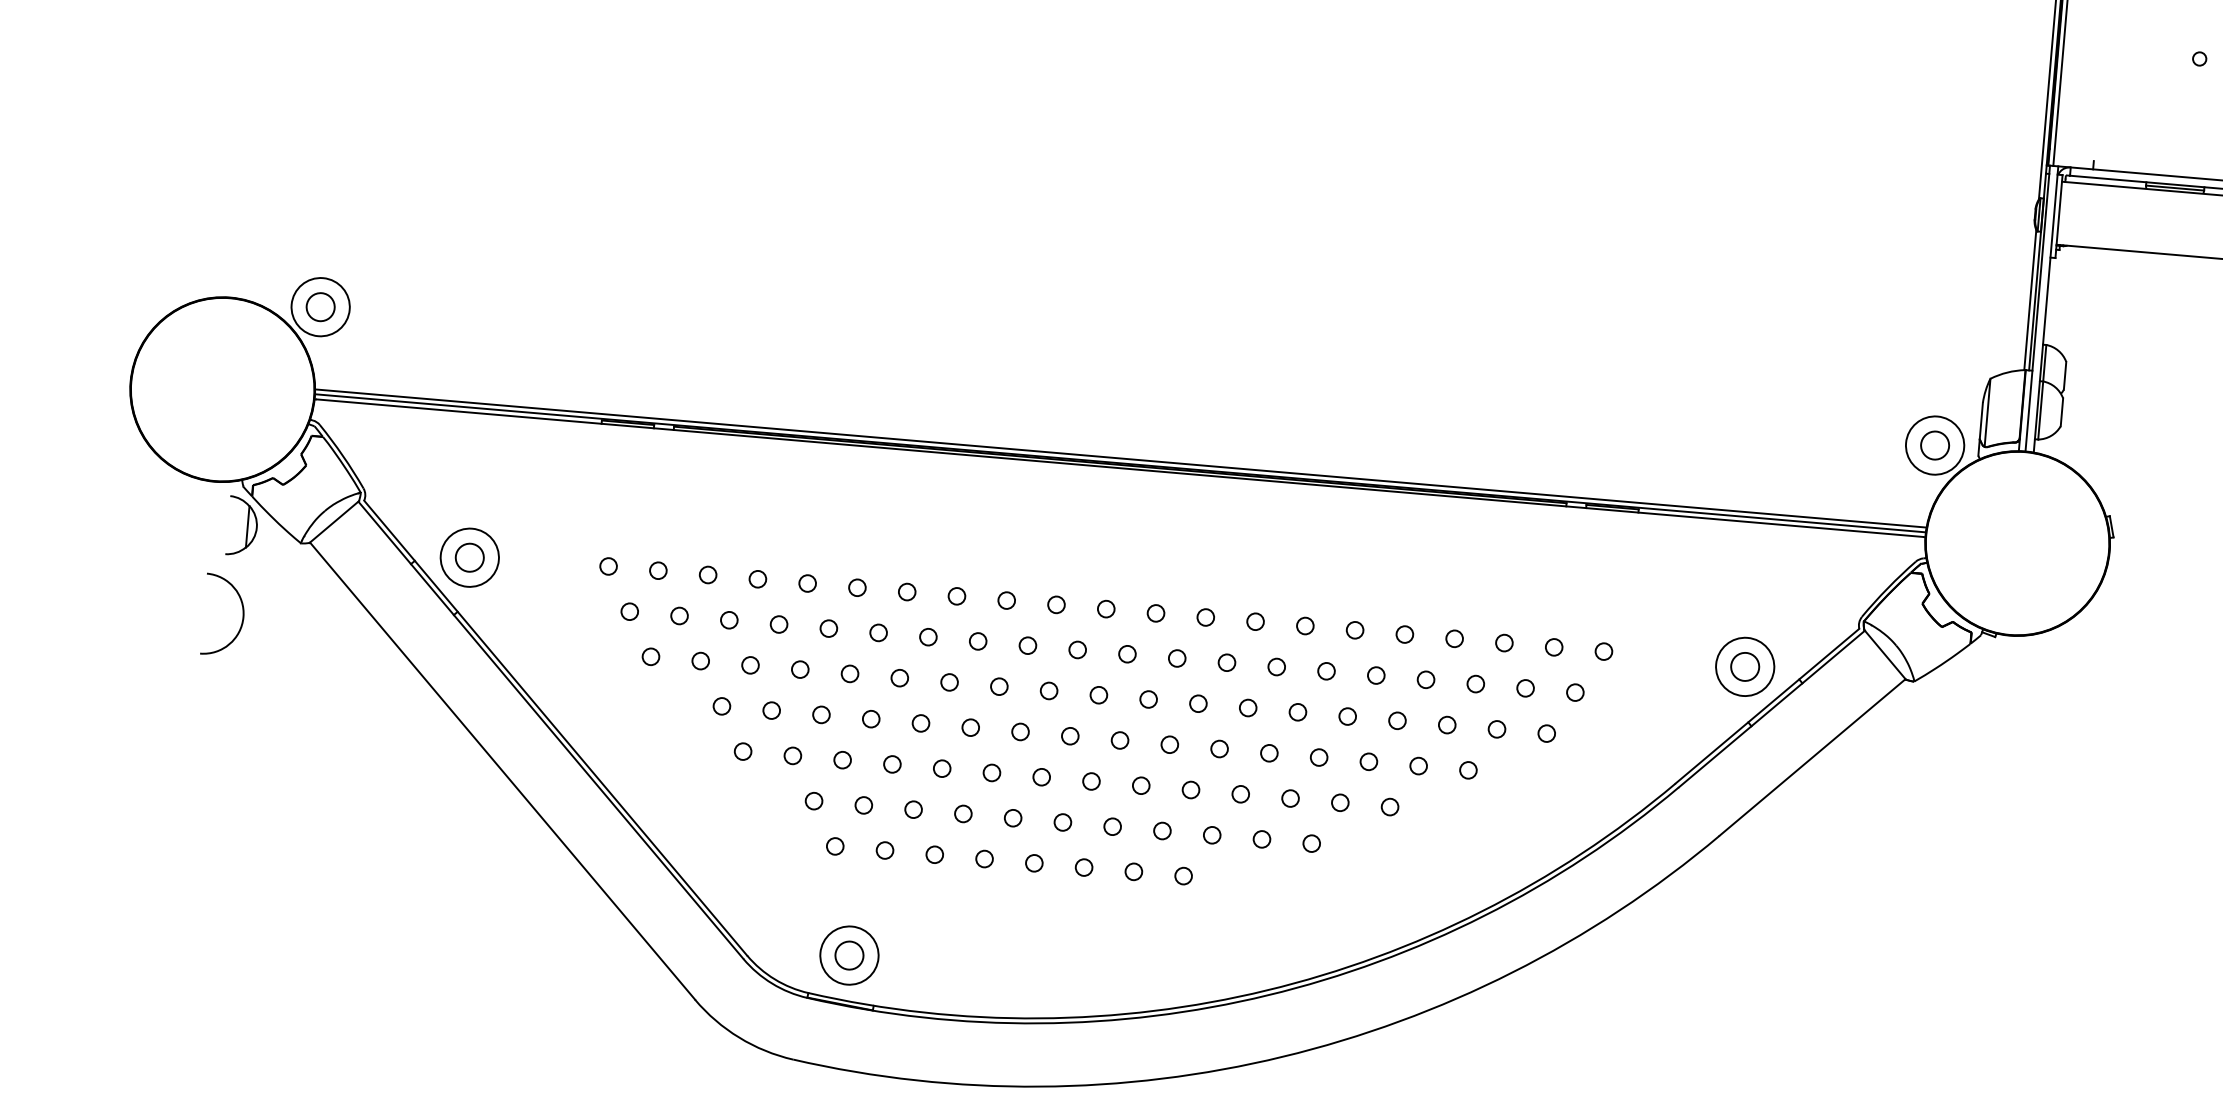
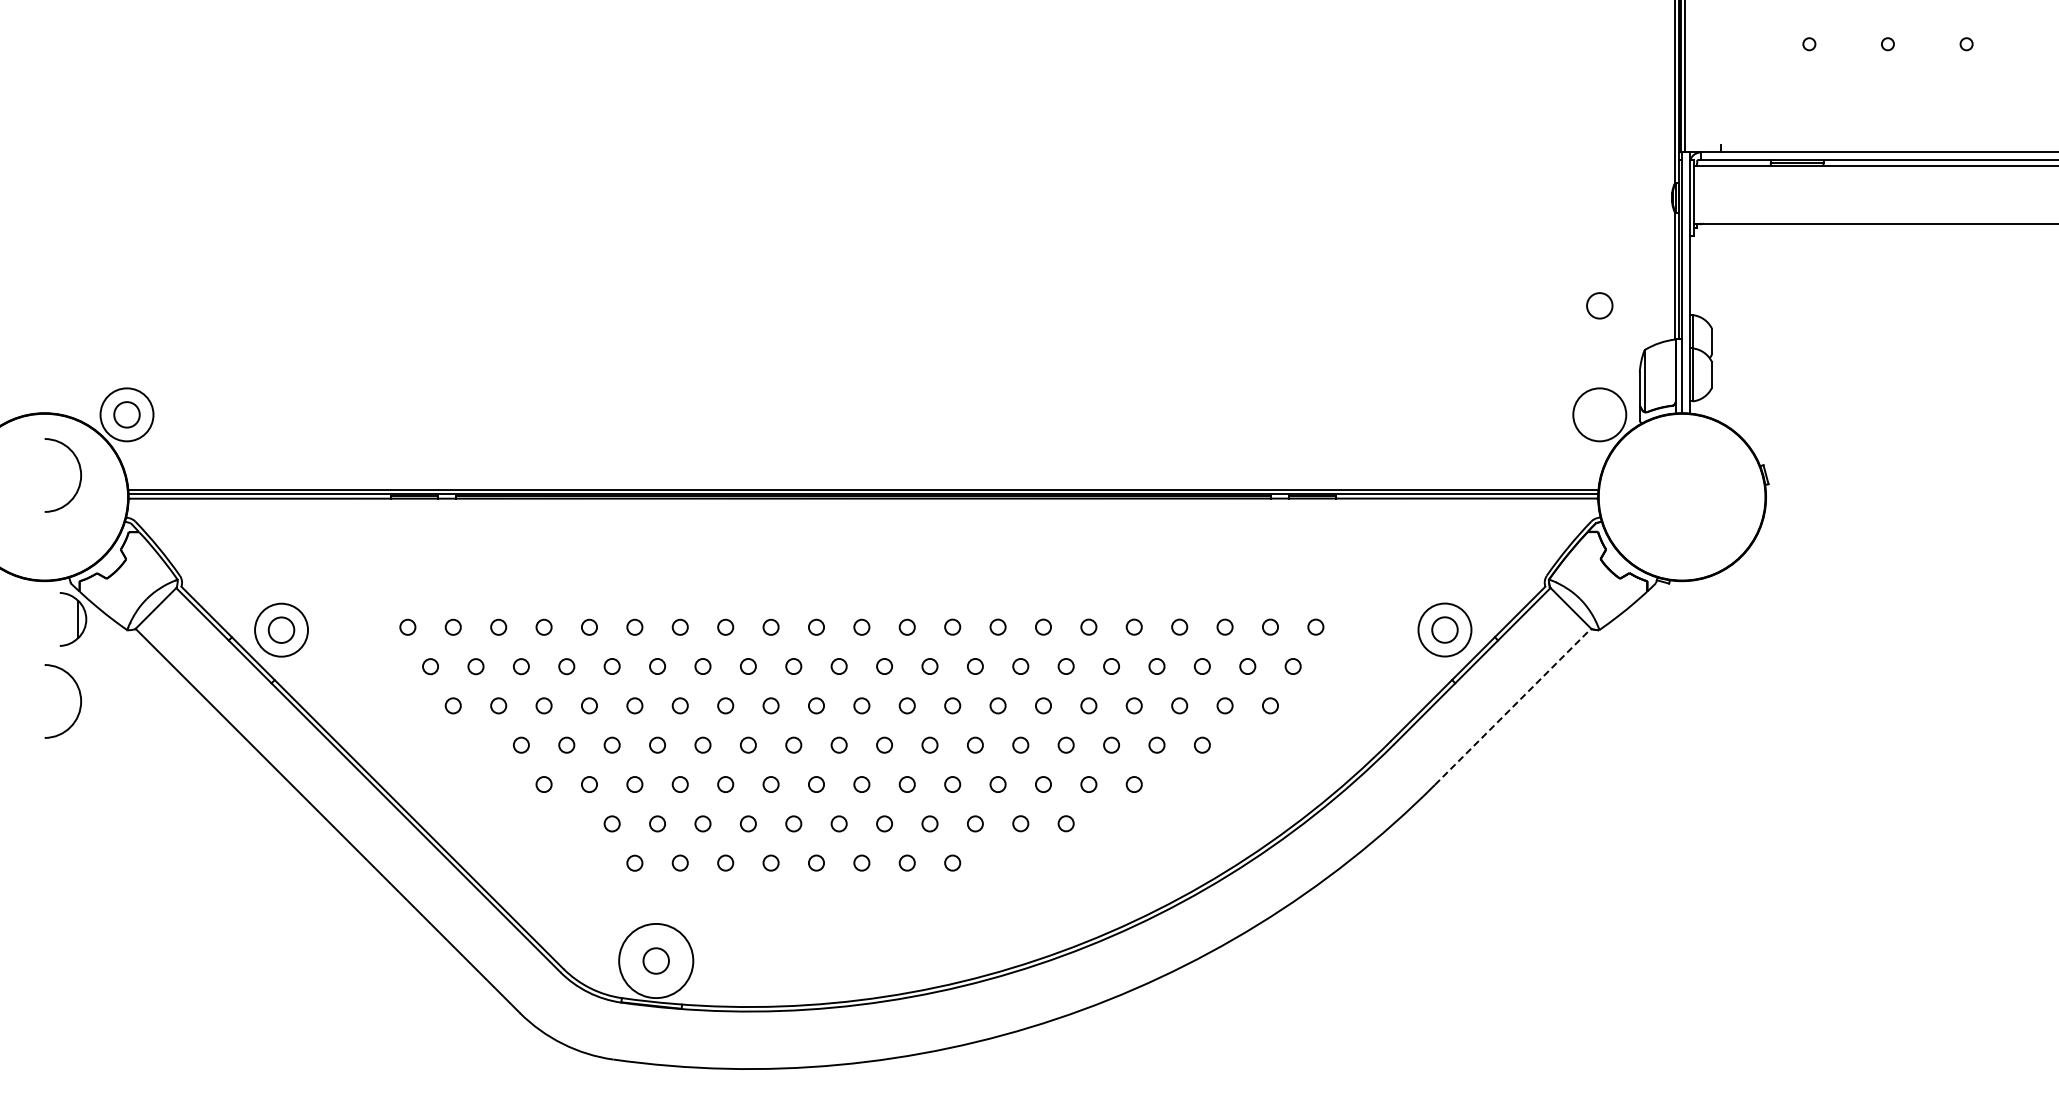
arc: (263, 363) -> (79, 470), added
circle: (1934, 445) -> (1599, 305), moved
line: (1813, 757) -> (1513, 706), solid -> dashed
circle: (848, 954) -> (655, 960), size x1.4

